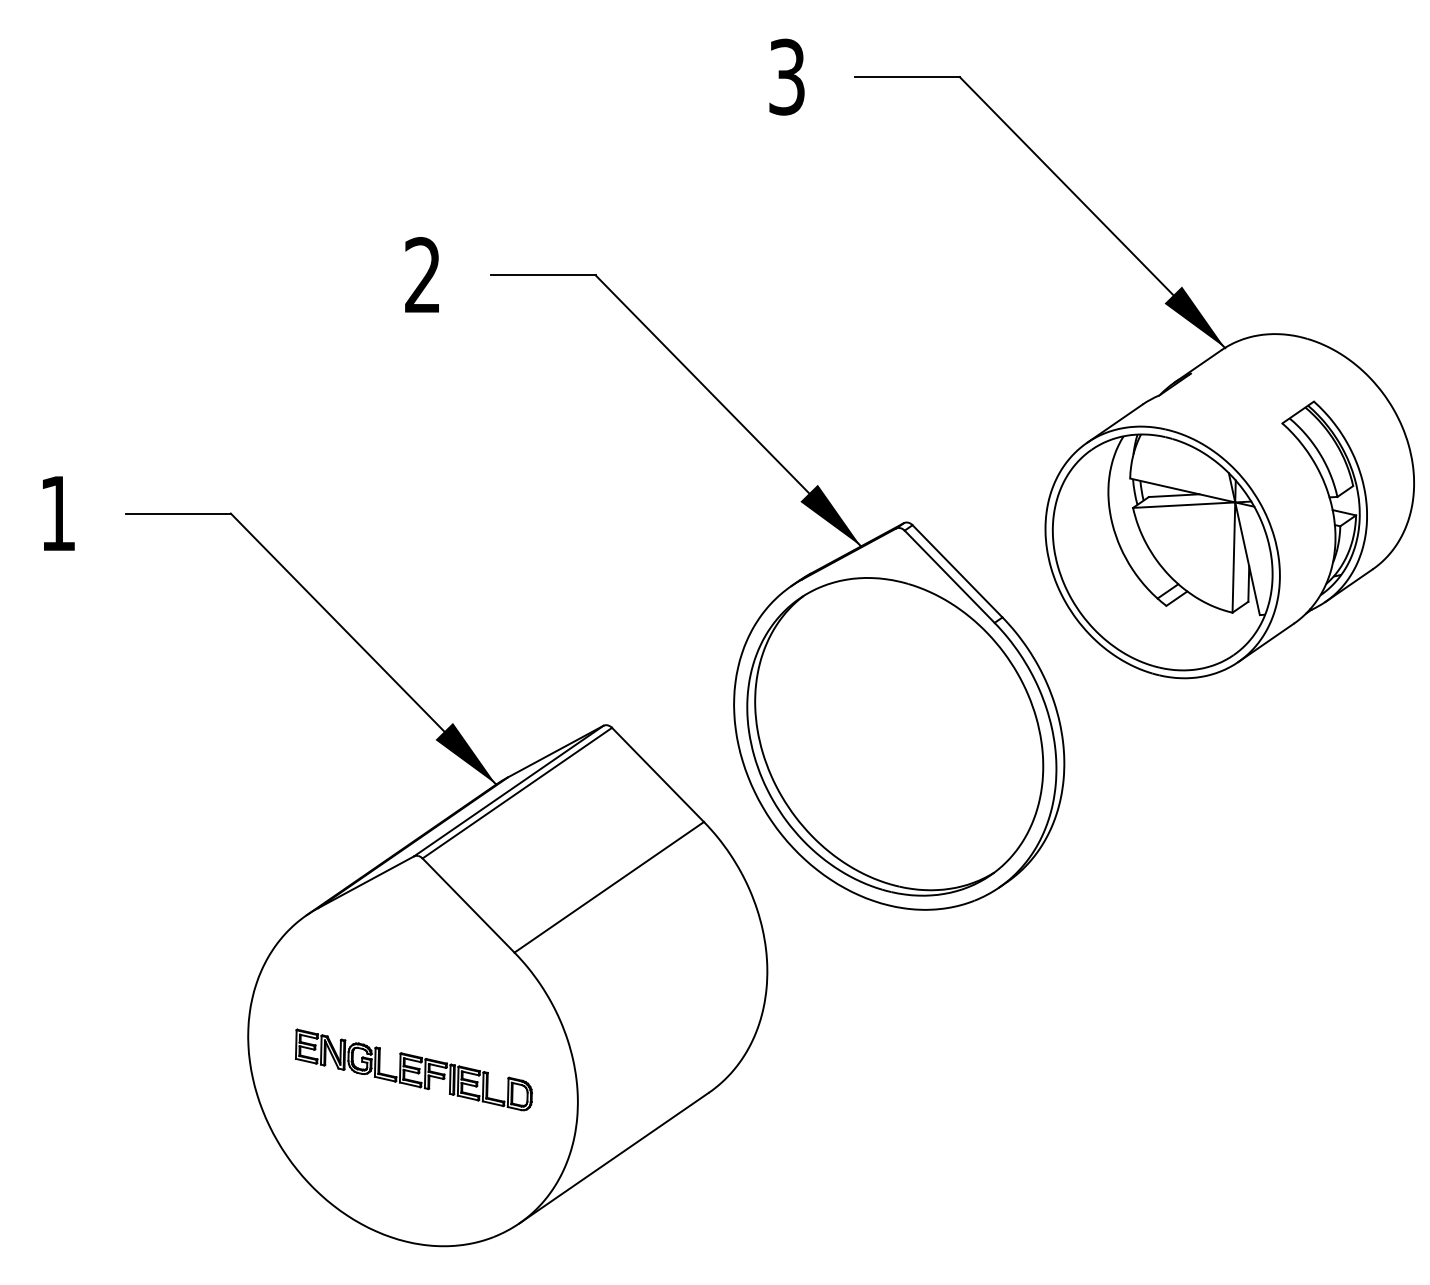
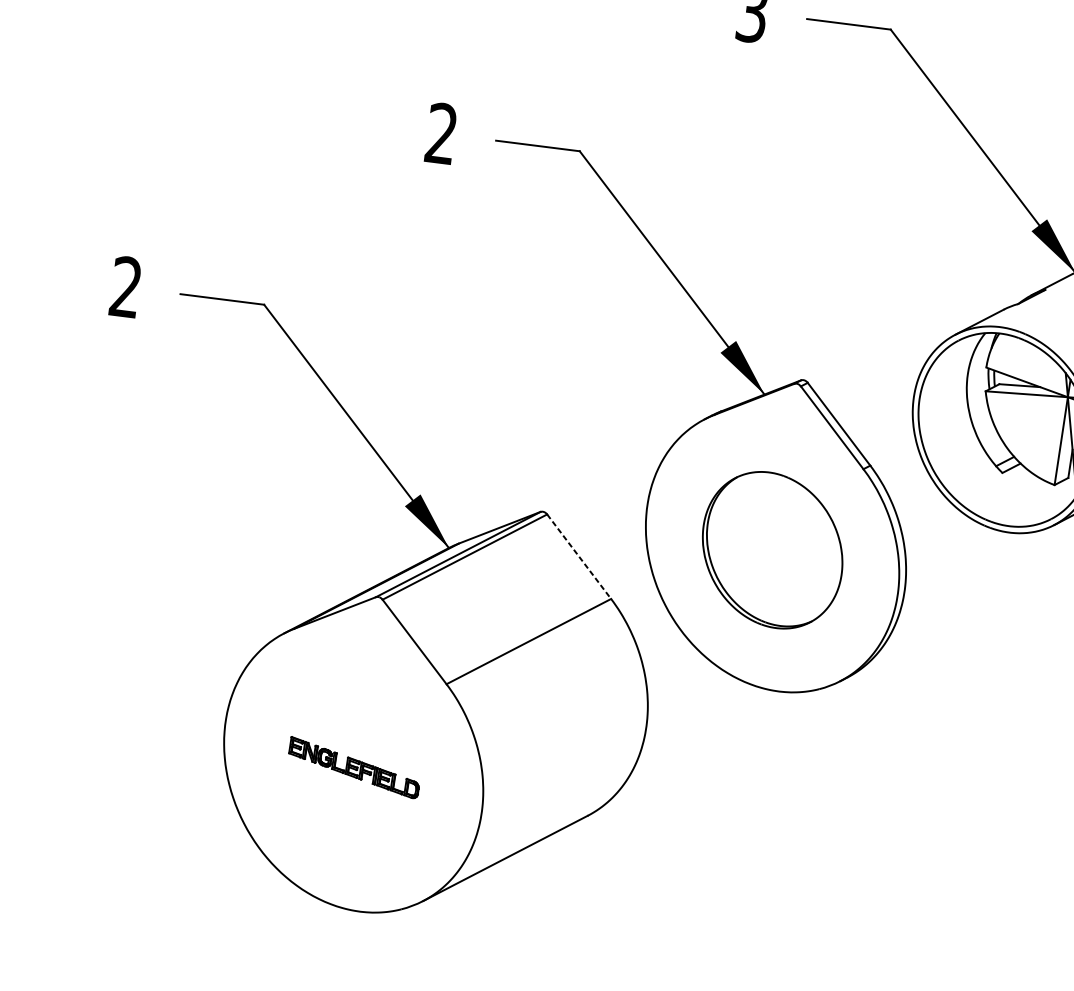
text: (57, 512) -> (125, 286), 1 -> 2
part: (895, 736) -> (772, 549), size x0.6
line: (658, 774) -> (579, 556), solid -> dashed
part: (413, 1069) -> (354, 767), size x0.7

